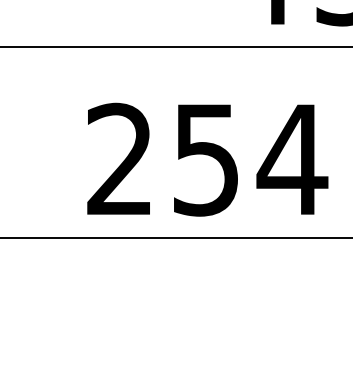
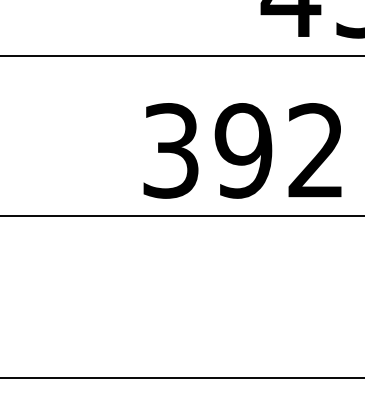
text: (207, 159) -> (244, 150), 254 -> 392

